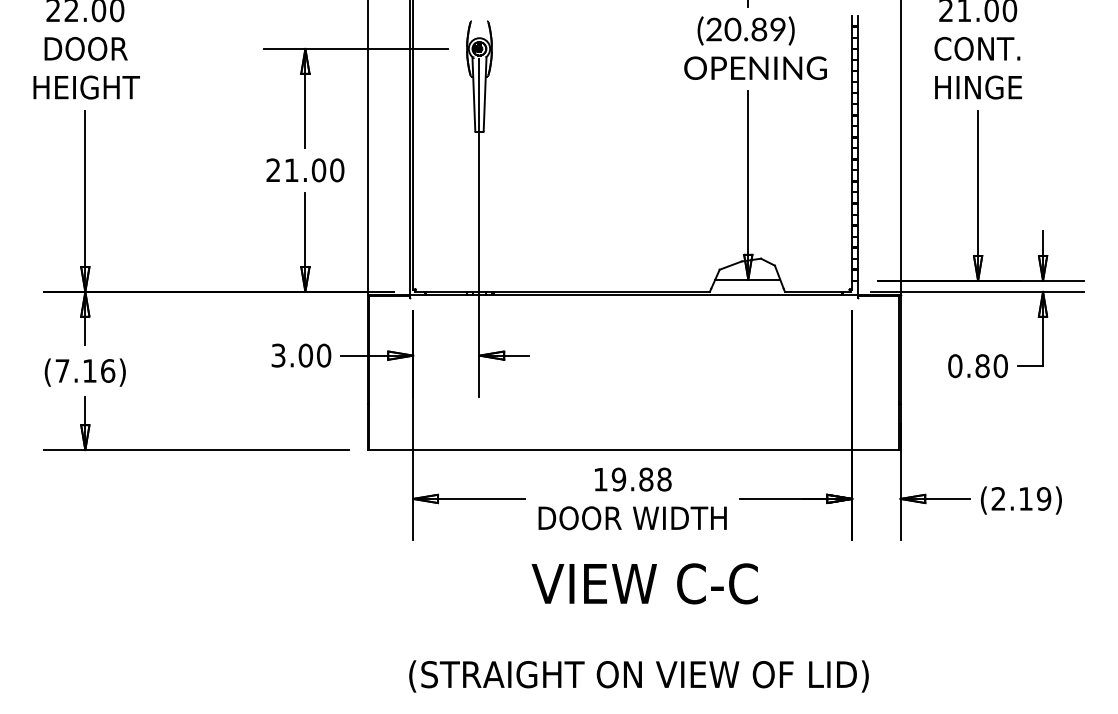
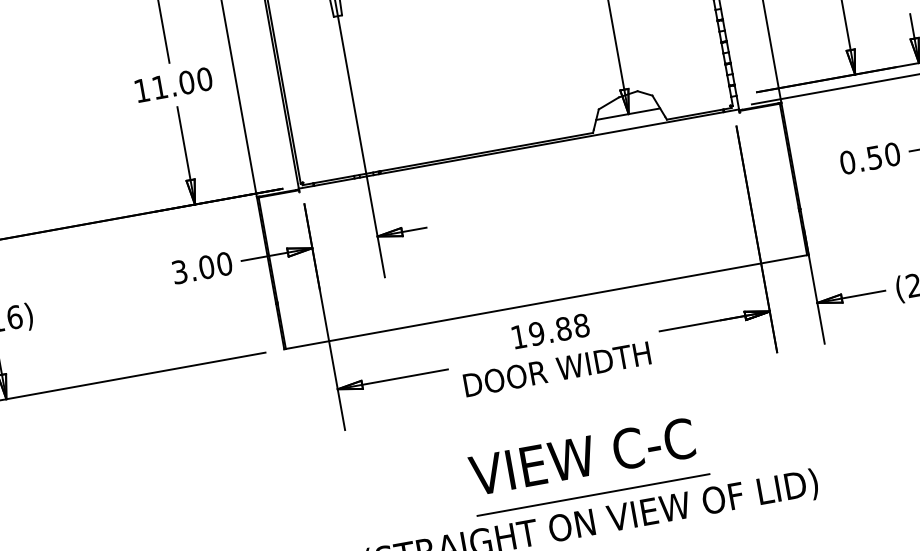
text: (272, 169) -> (140, 89), 21.00 -> 11.00
text: (982, 366) -> (874, 158), 0.80 -> 0.50
text: (644, 583) -> (581, 456), moved
line: (646, 648) -> (593, 495), added

